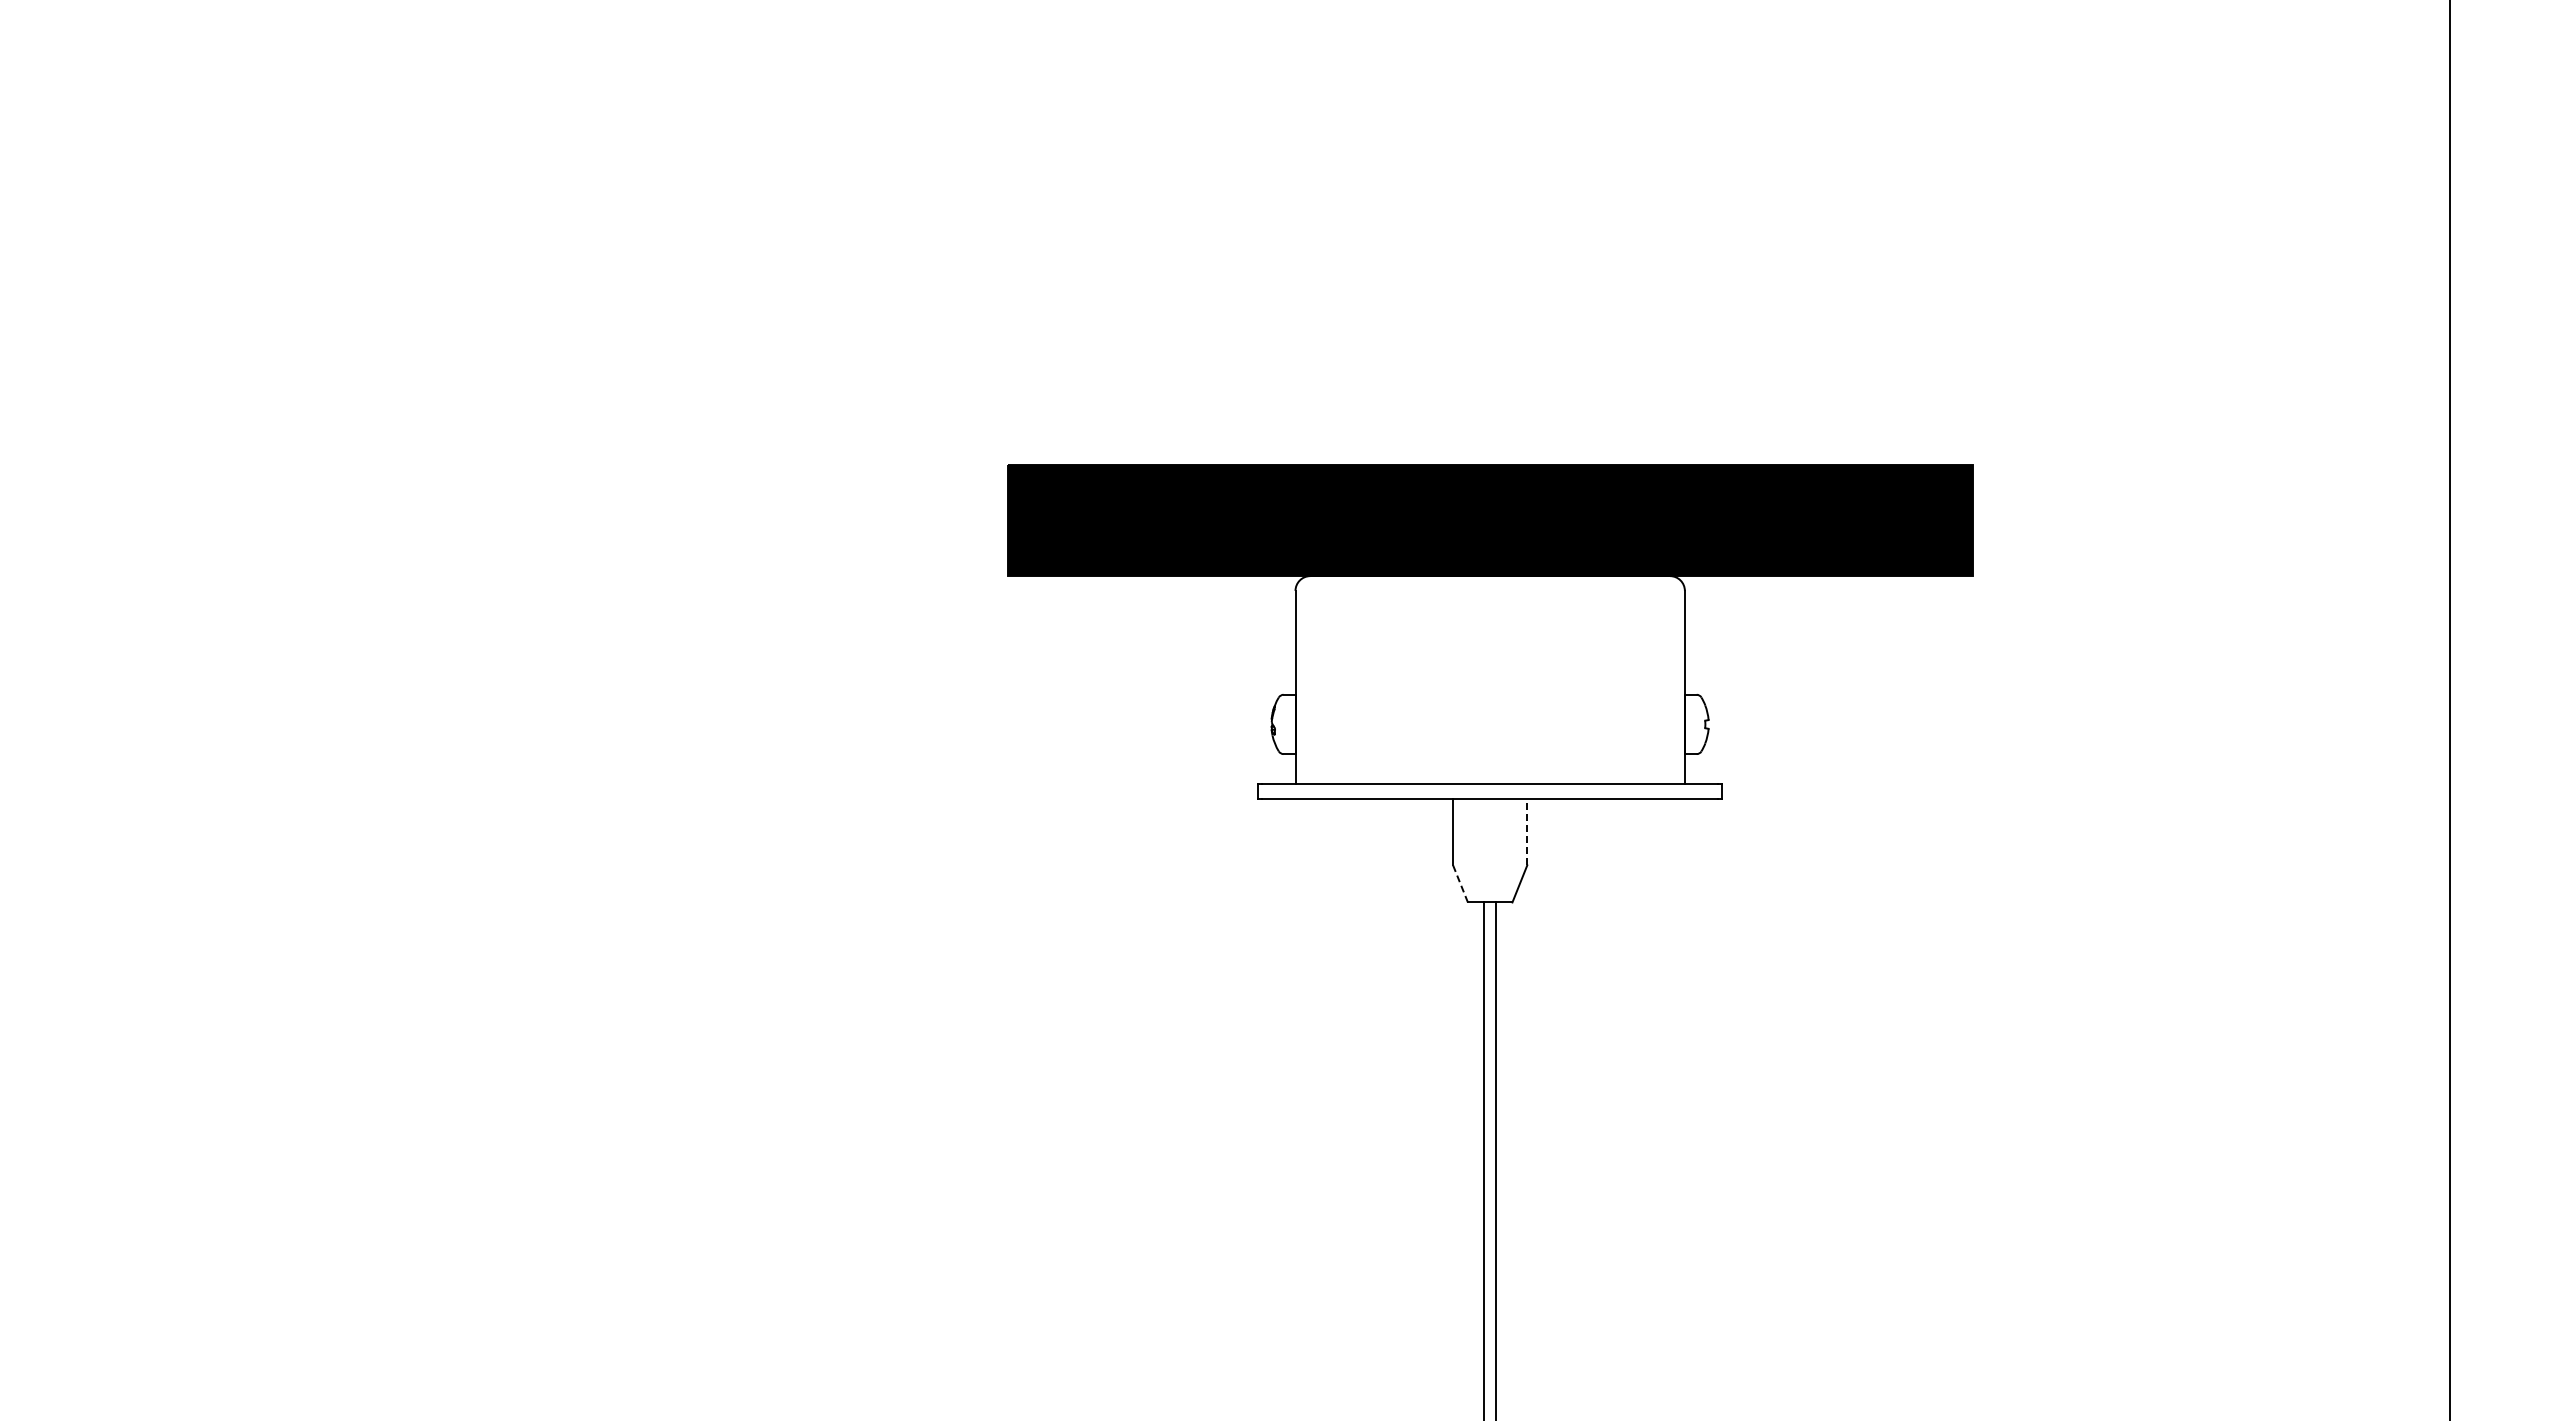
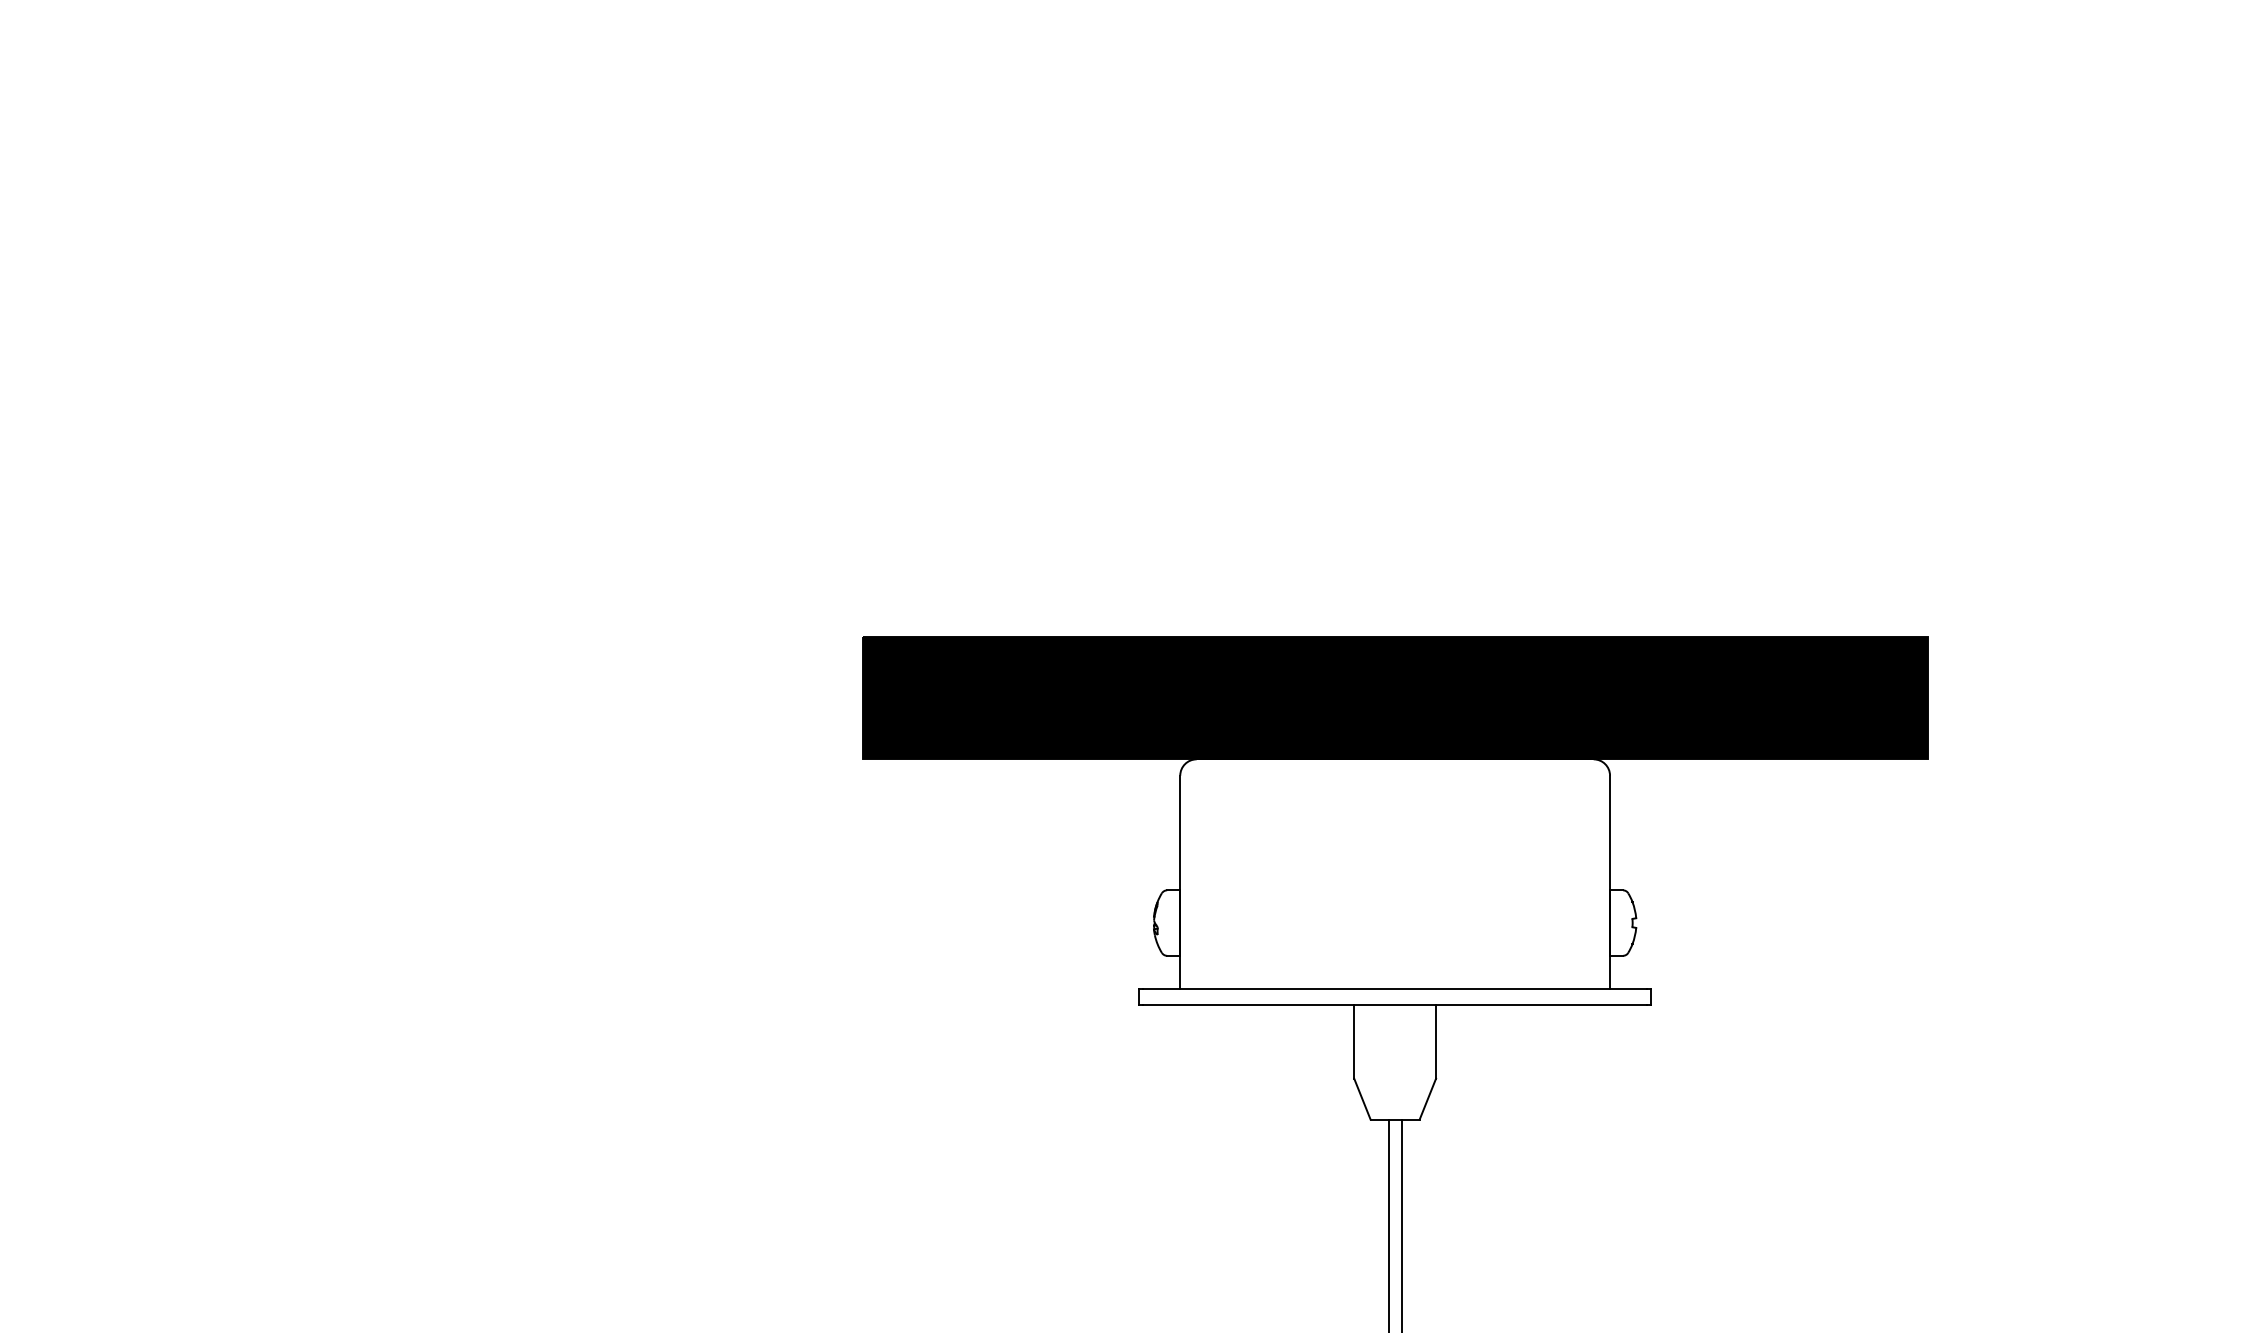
line: (1527, 831) -> (1436, 1041), dashed -> solid
line: (1460, 883) -> (1362, 1098), dashed -> solid

